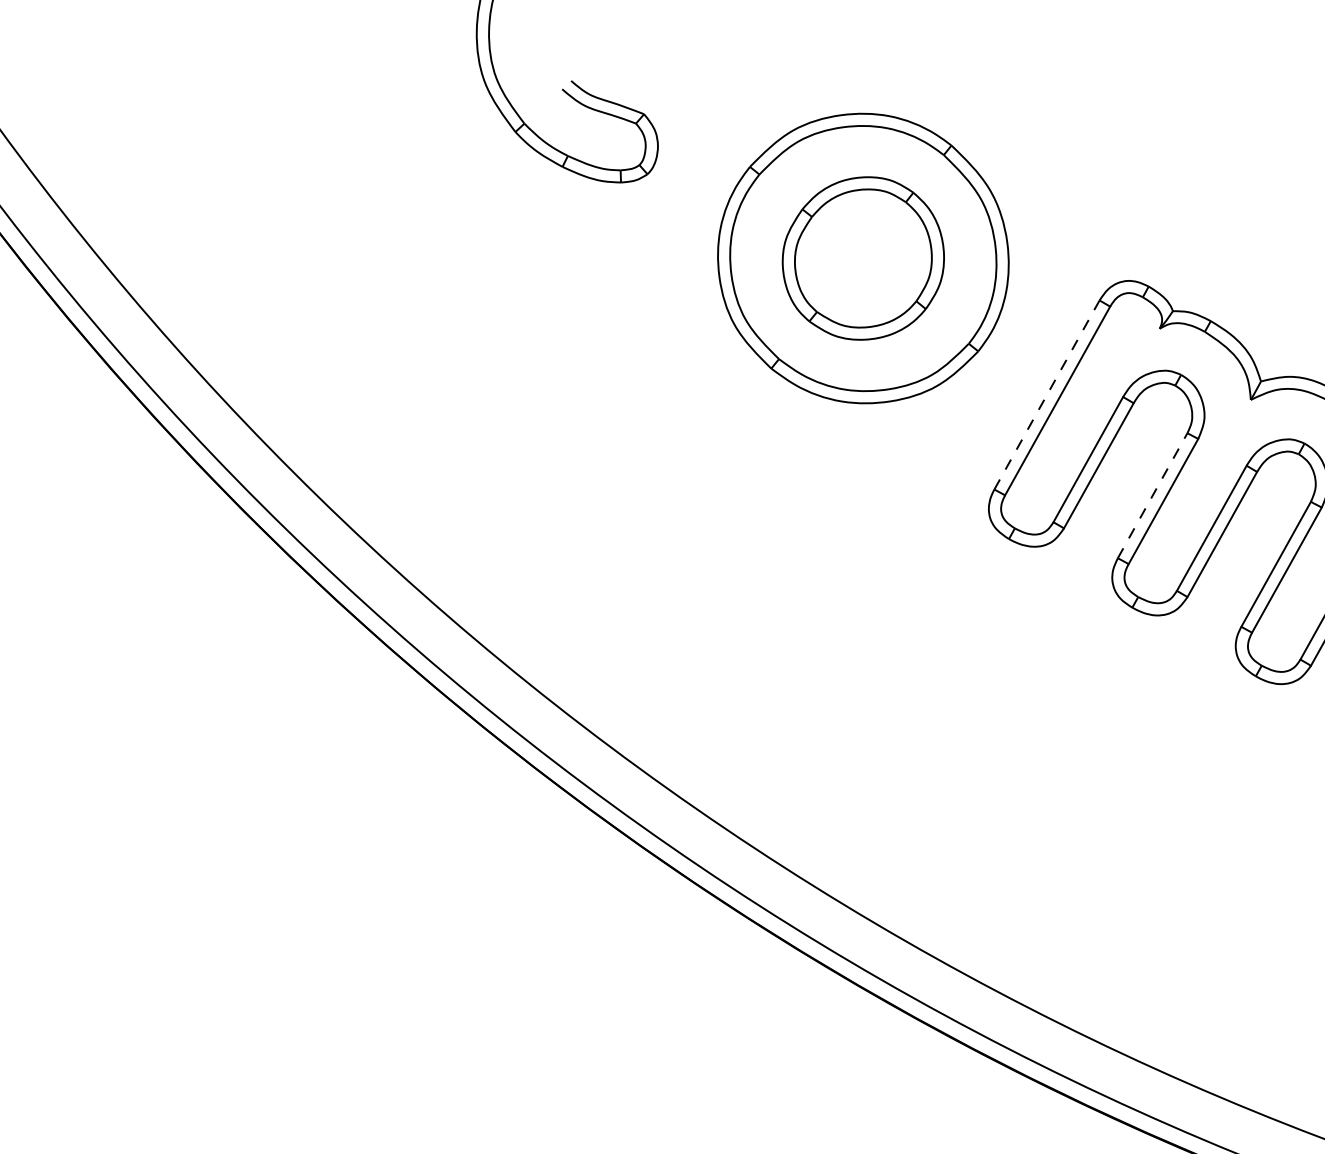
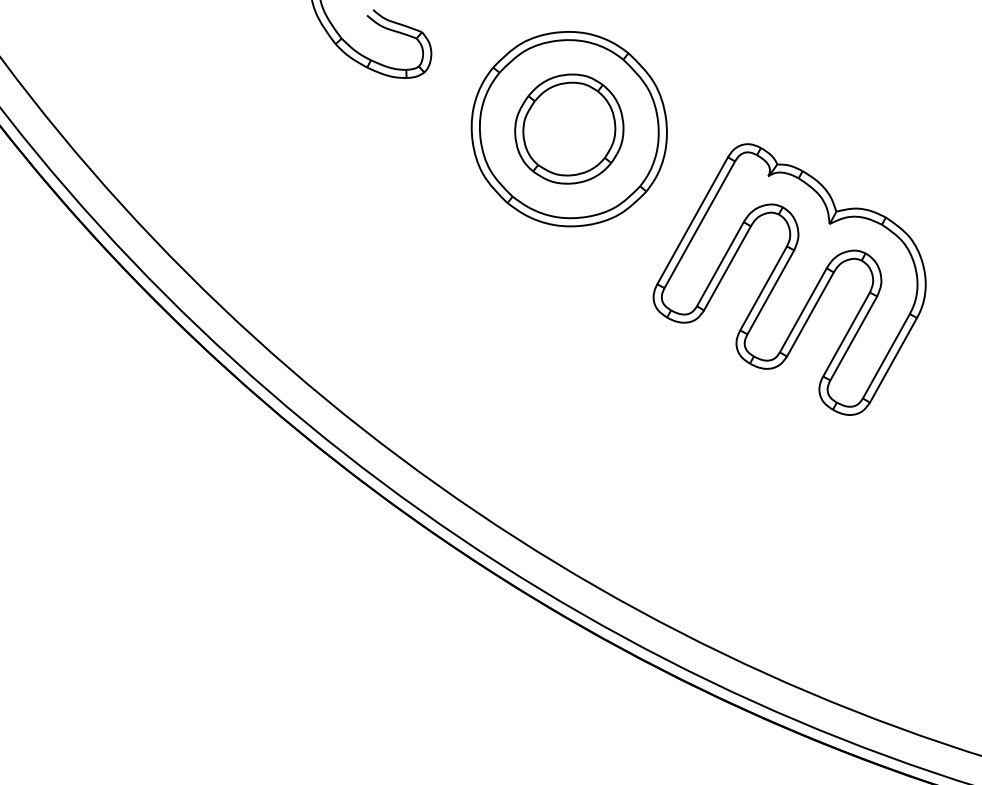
line: (1046, 394) -> (692, 220), dashed -> solid
line: (1152, 495) -> (763, 288), dashed -> solid

